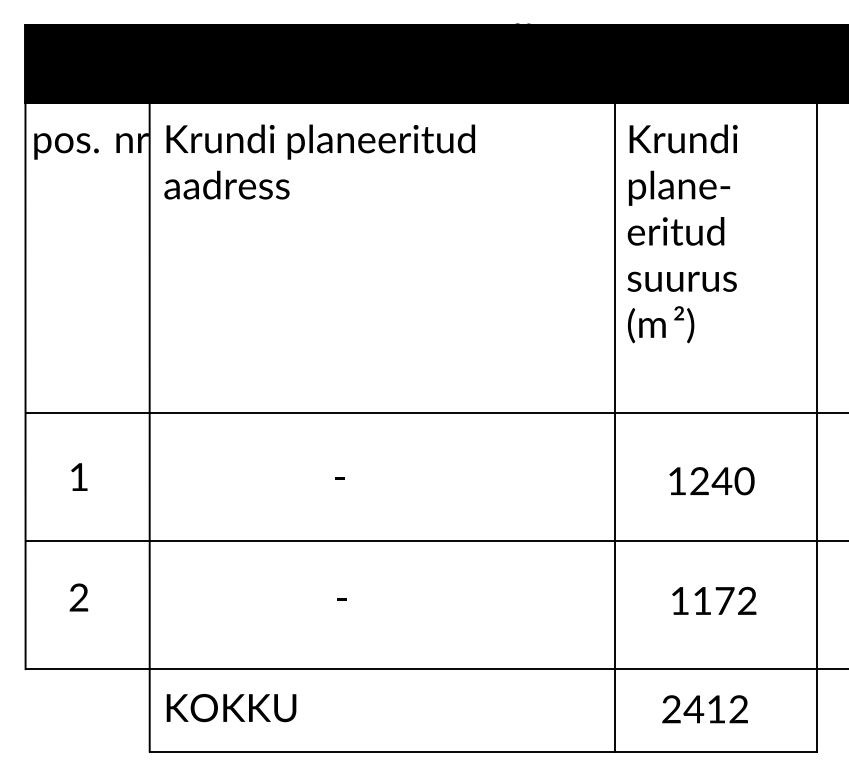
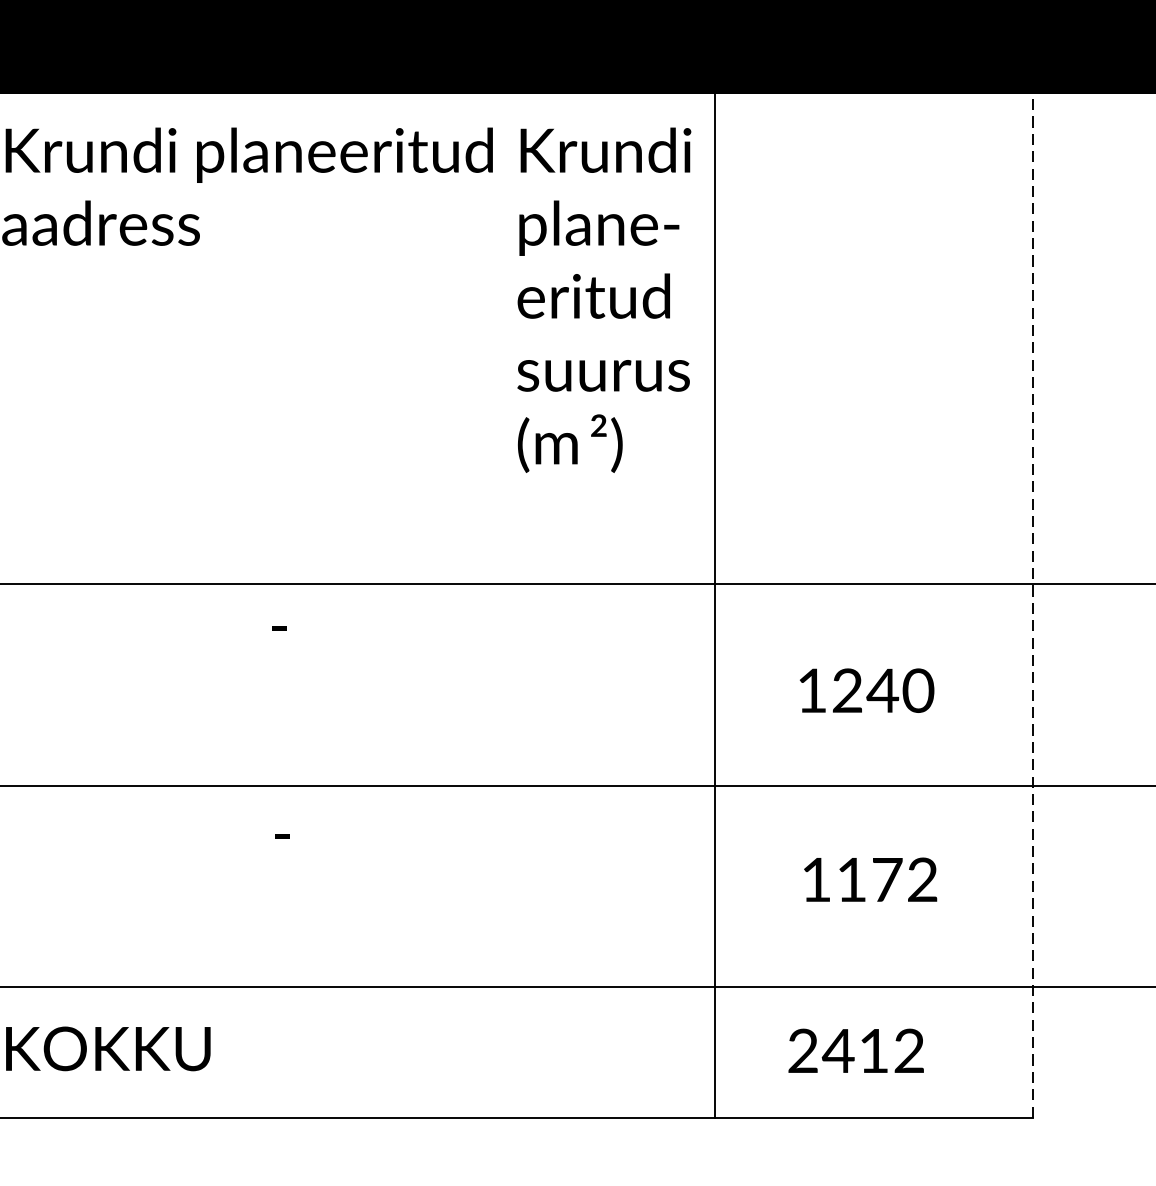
text: (682, 233) -> (604, 299), moved
line: (817, 426) -> (1033, 604), solid -> dashed
text: (339, 478) -> (278, 628), moved
text: (341, 599) -> (281, 836), moved

